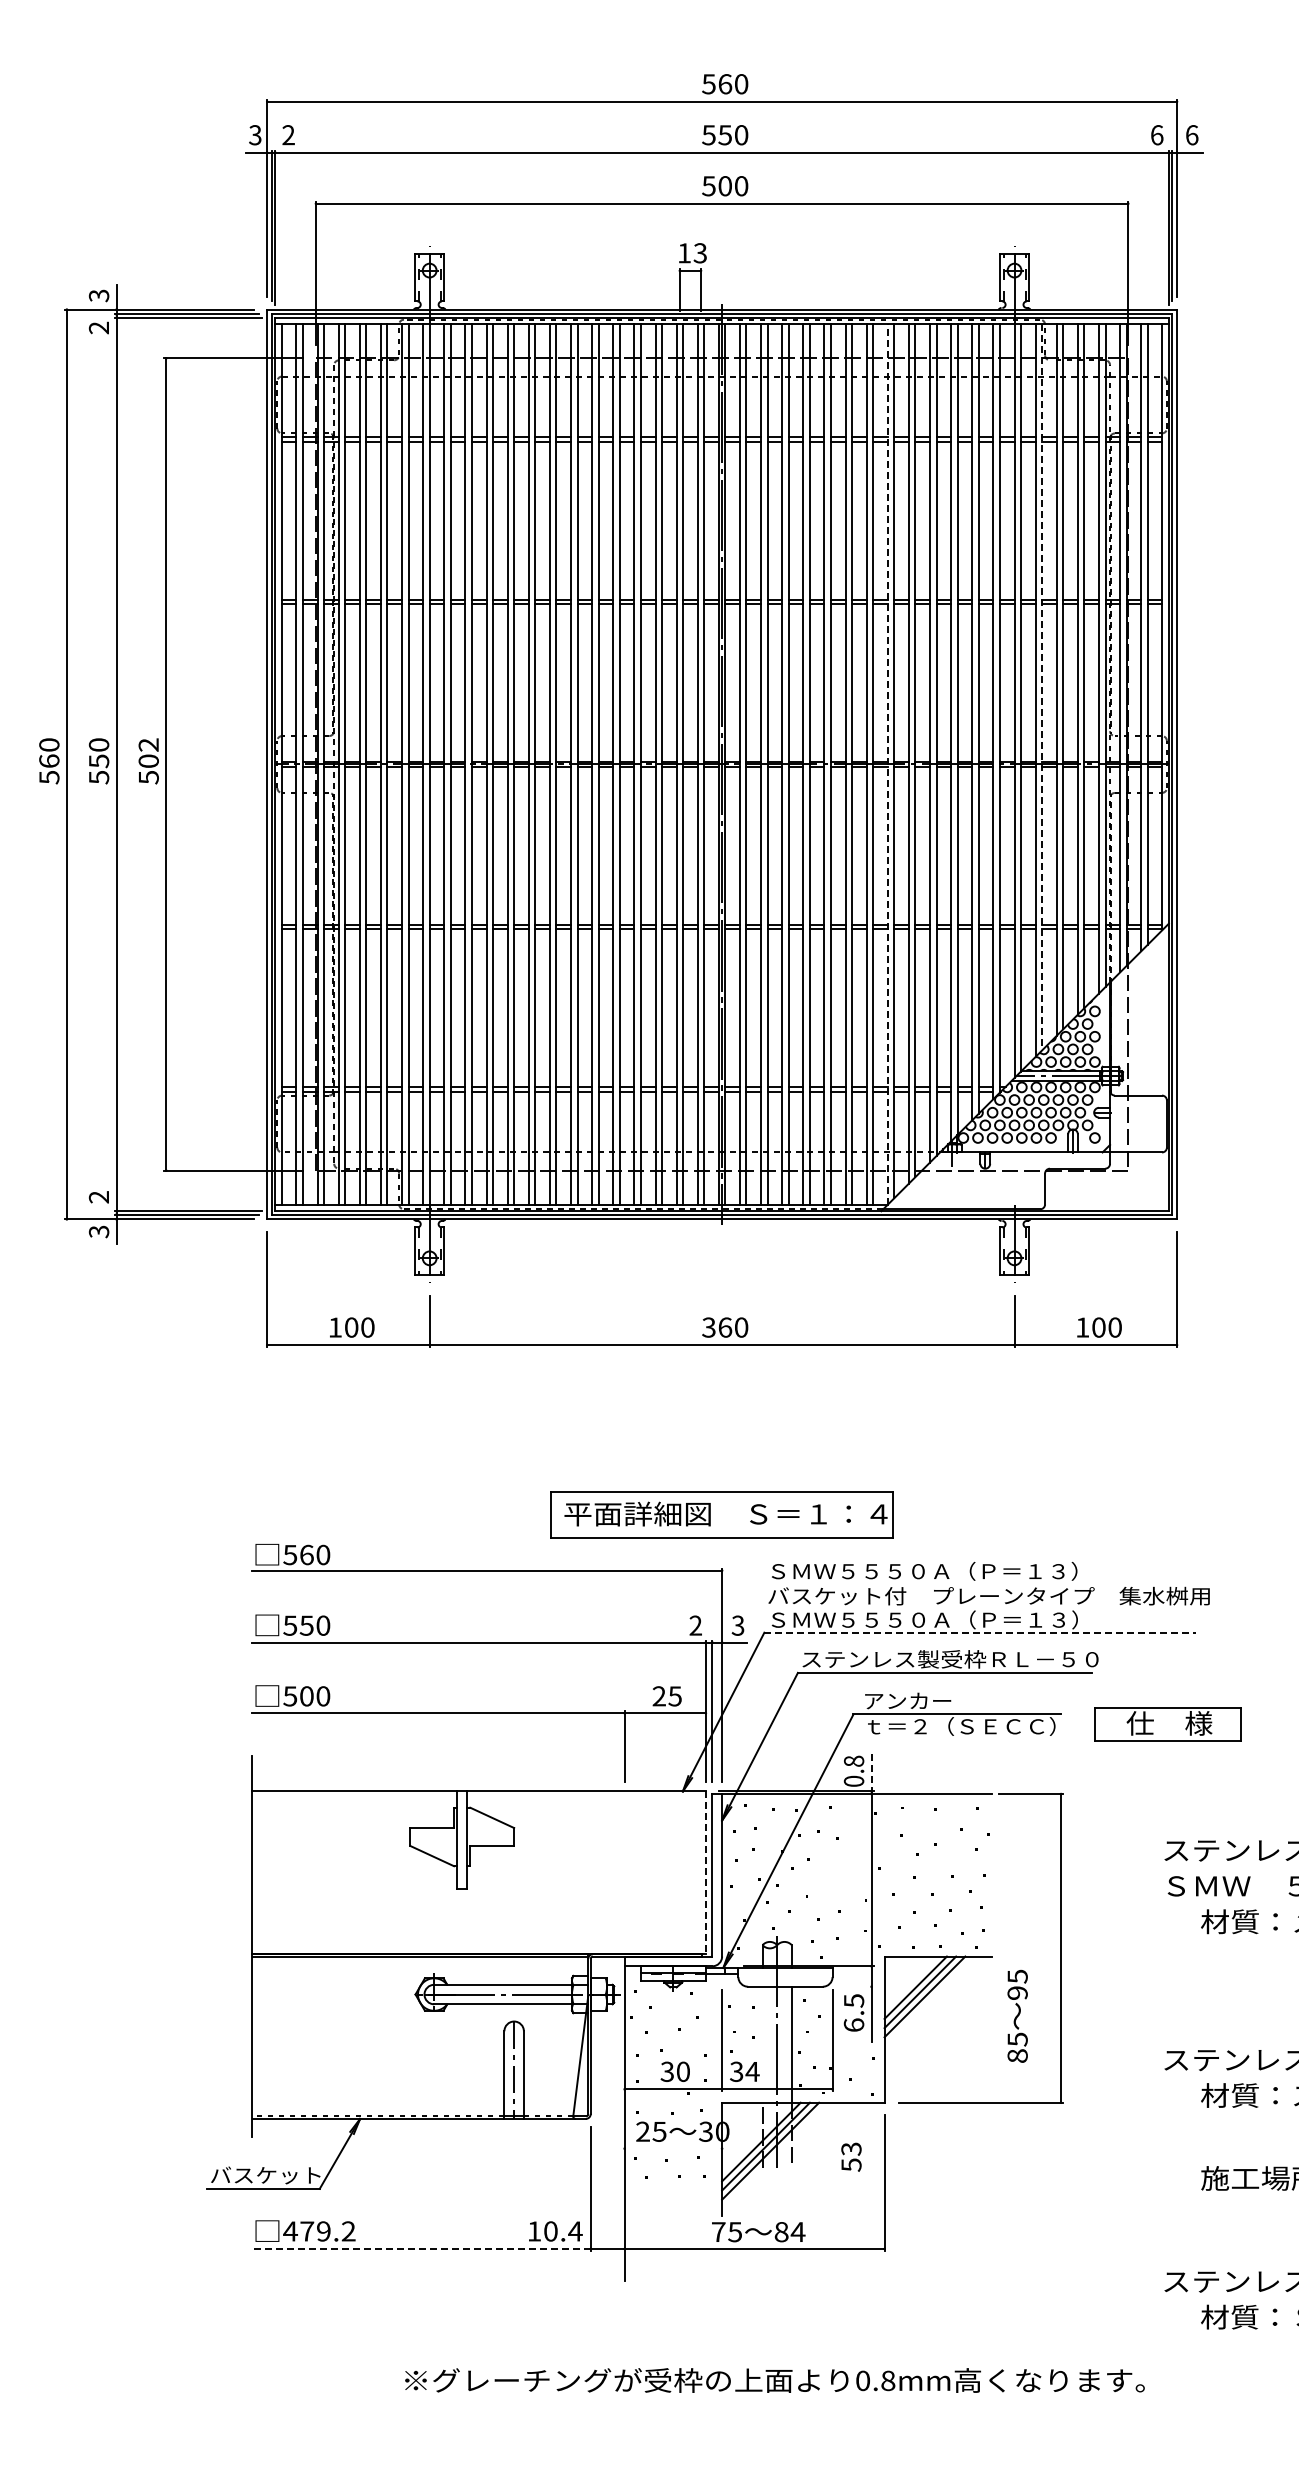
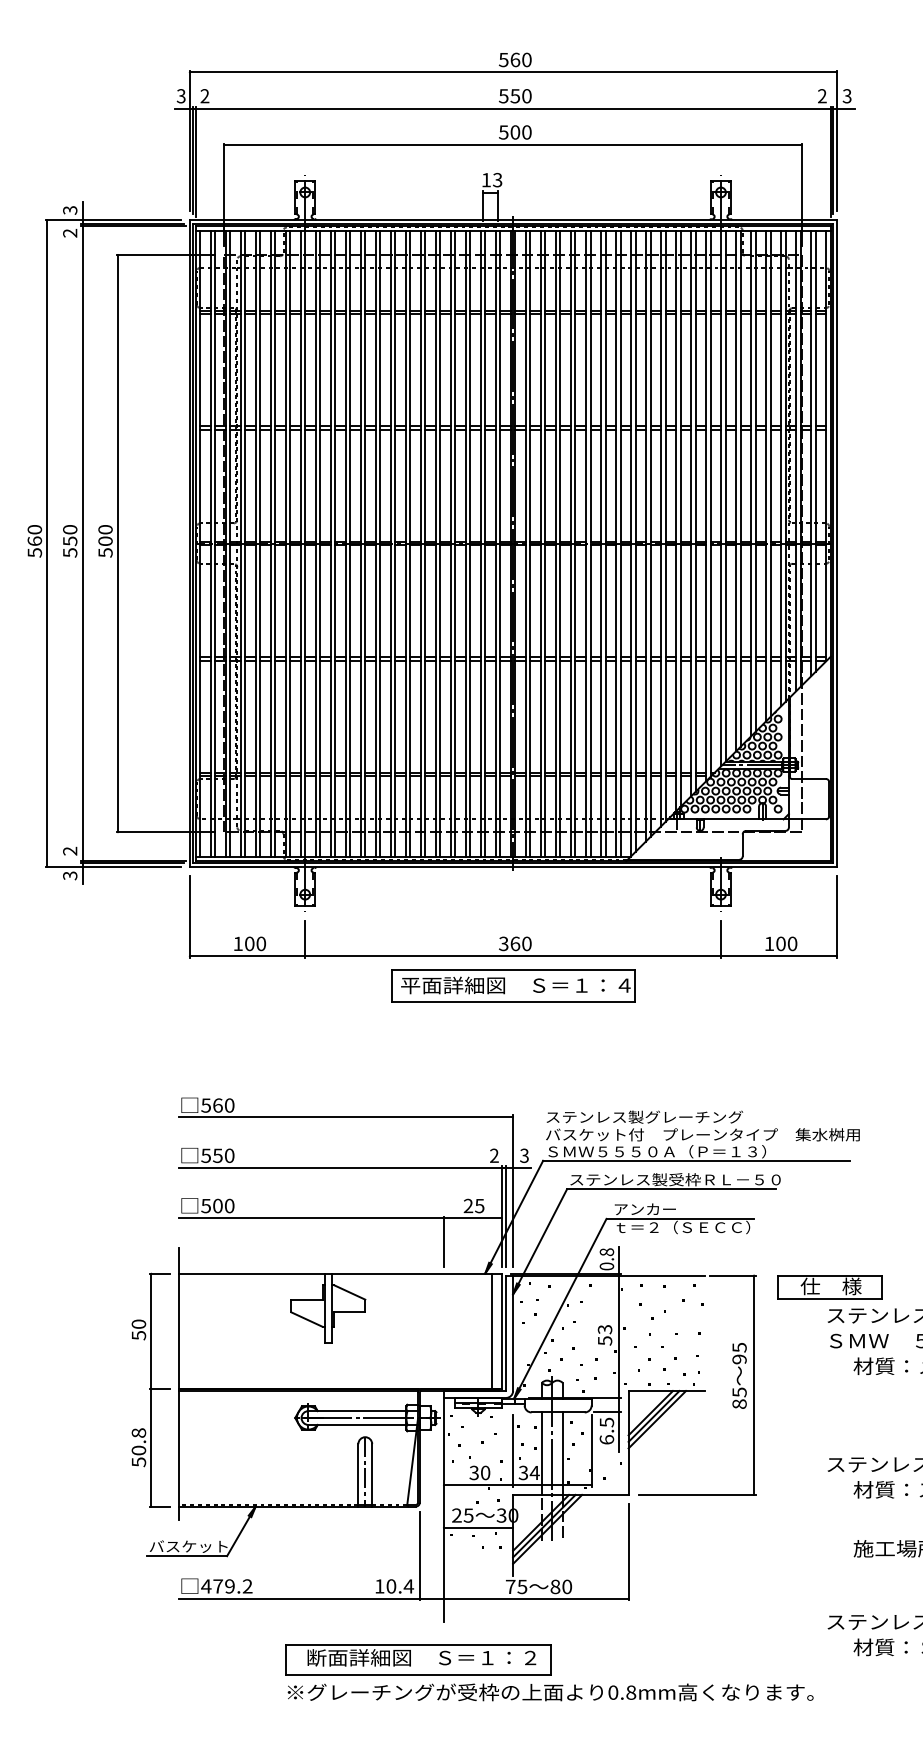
text: (1157, 135) -> (822, 96), 6 -> 2
text: (1191, 135) -> (846, 96), 6 -> 3
line: (1042, 687) -> (740, 488), dashed -> solid
text: (148, 744) -> (105, 529), 502 -> 500
line: (887, 763) -> (630, 542), dashed -> solid
part: (721, 1514) -> (512, 985), moved
text: (923, 1570) -> (656, 1116), ＳＭＷ５５５０Ａ（Ｐ＝１３） -> ステンレス製グレーチング
line: (979, 1632) -> (696, 1160), dashed -> solid
part: (1167, 1724) -> (829, 1287), moved
line: (871, 1773) -> (619, 1260), dashed -> solid
line: (692, 1872) -> (492, 1331), added
line: (705, 1873) -> (501, 1331), dashed -> solid
part: (212, 1955) -> (150, 1390), added
line: (854, 1986) -> (607, 1412), added
text: (1017, 2015) -> (739, 1375), moved
line: (762, 2044) -> (541, 1453), added
line: (673, 2148) -> (478, 1527), added
text: (851, 2156) -> (605, 1334), moved
text: (797, 2232) -> (566, 1587), 84 -> 80
line: (421, 2248) -> (299, 1598), dashed -> solid
part: (588, 2334) -> (418, 1659), added

